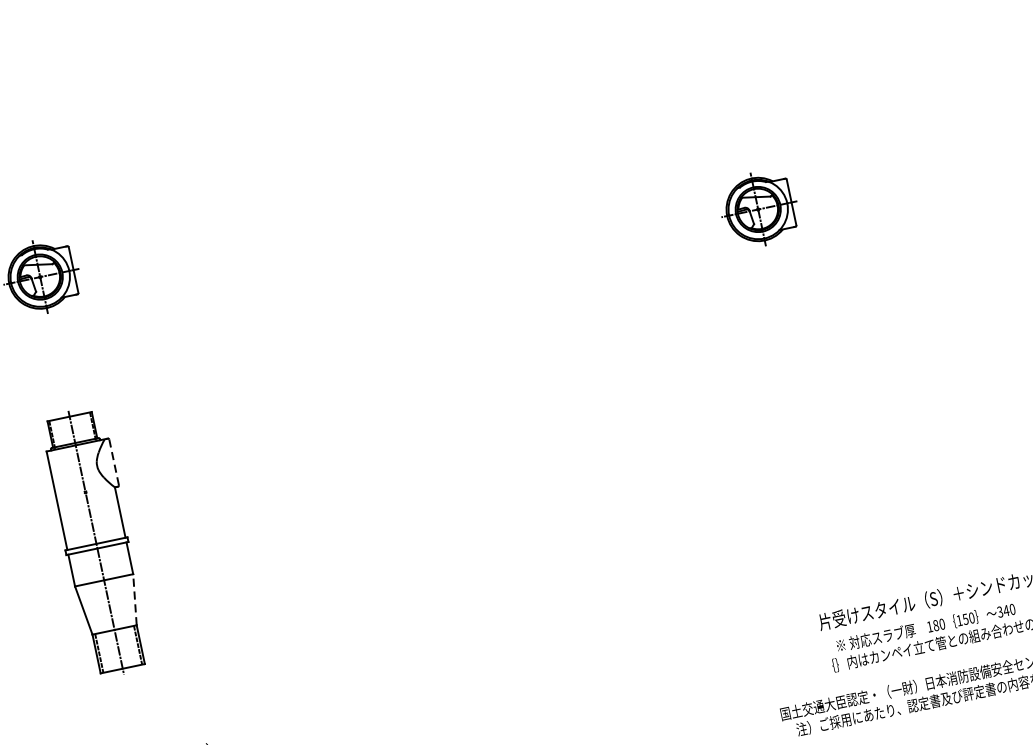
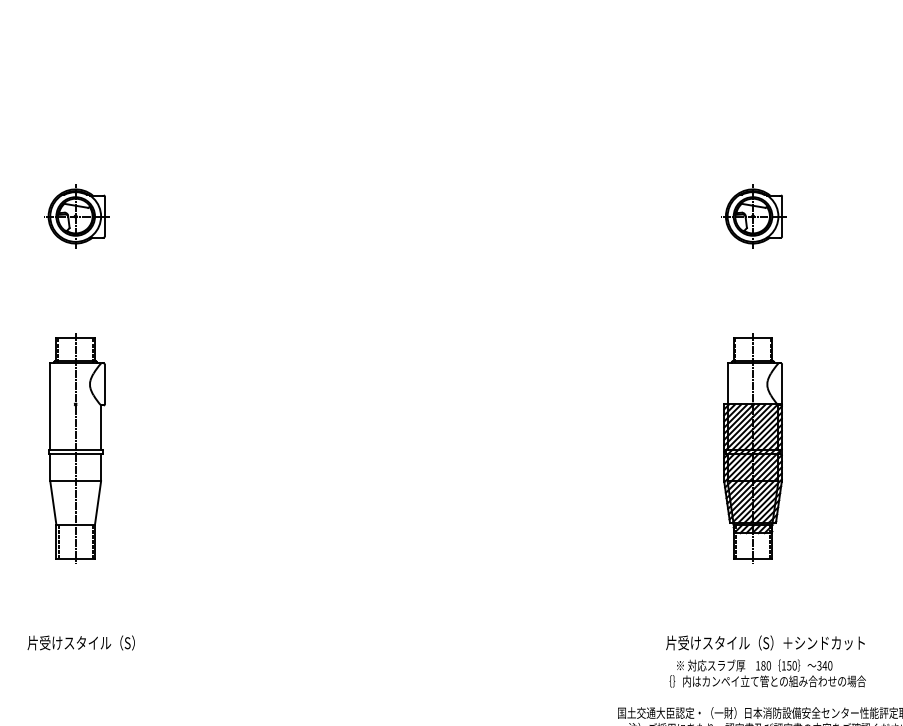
part: (758, 209) -> (753, 216), moved
part: (871, 379) -> (752, 448), added
line: (113, 462) -> (104, 384), dashed -> solid
line: (135, 600) -> (98, 503), dashed -> solid

